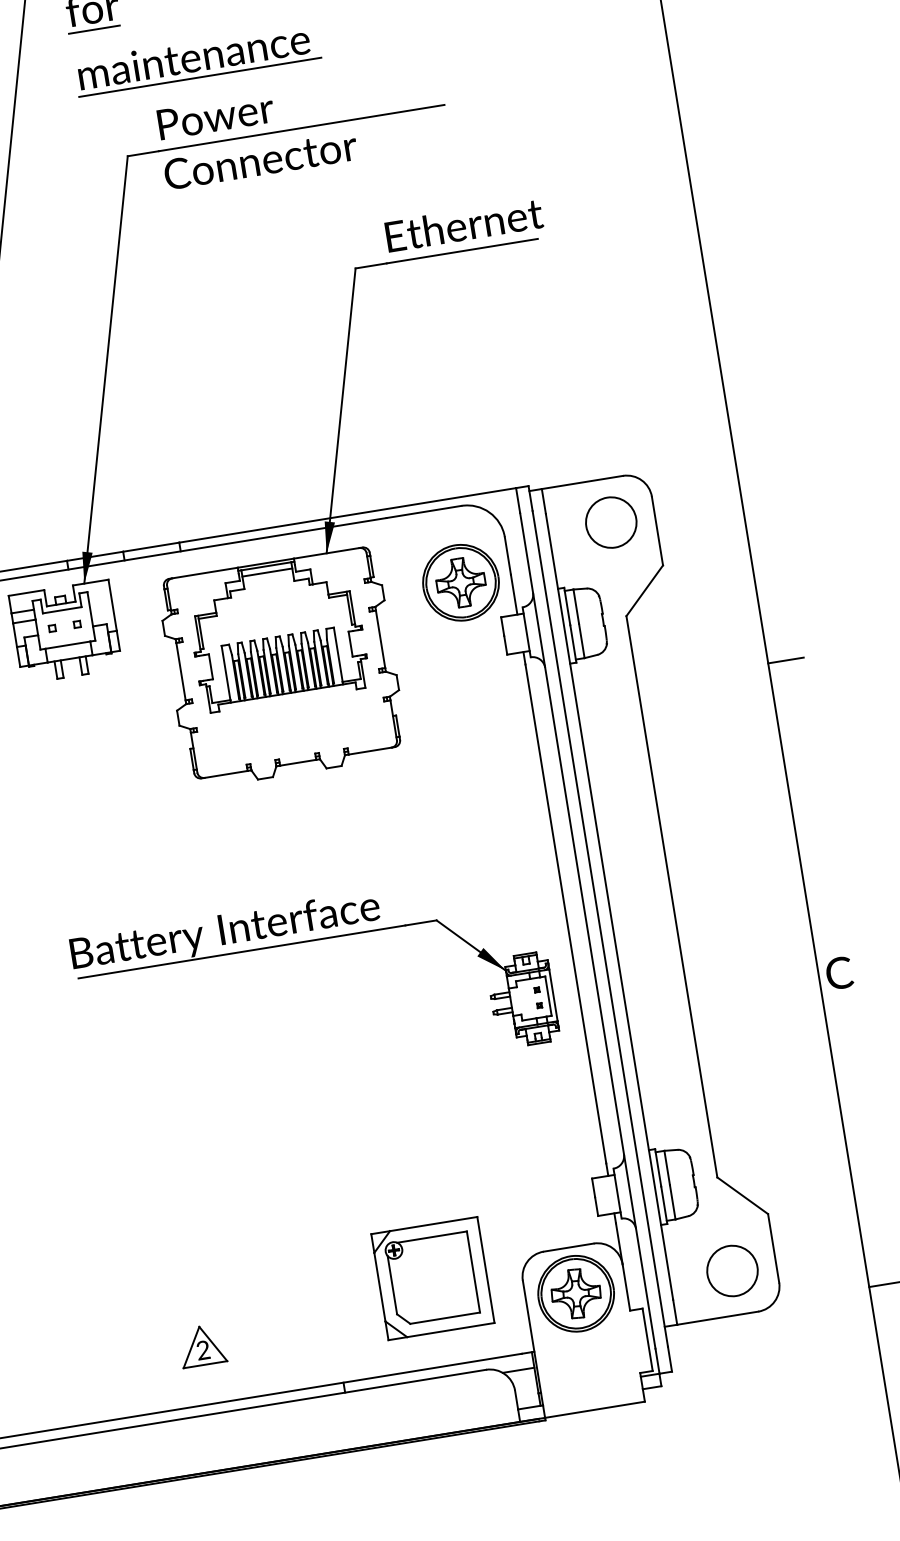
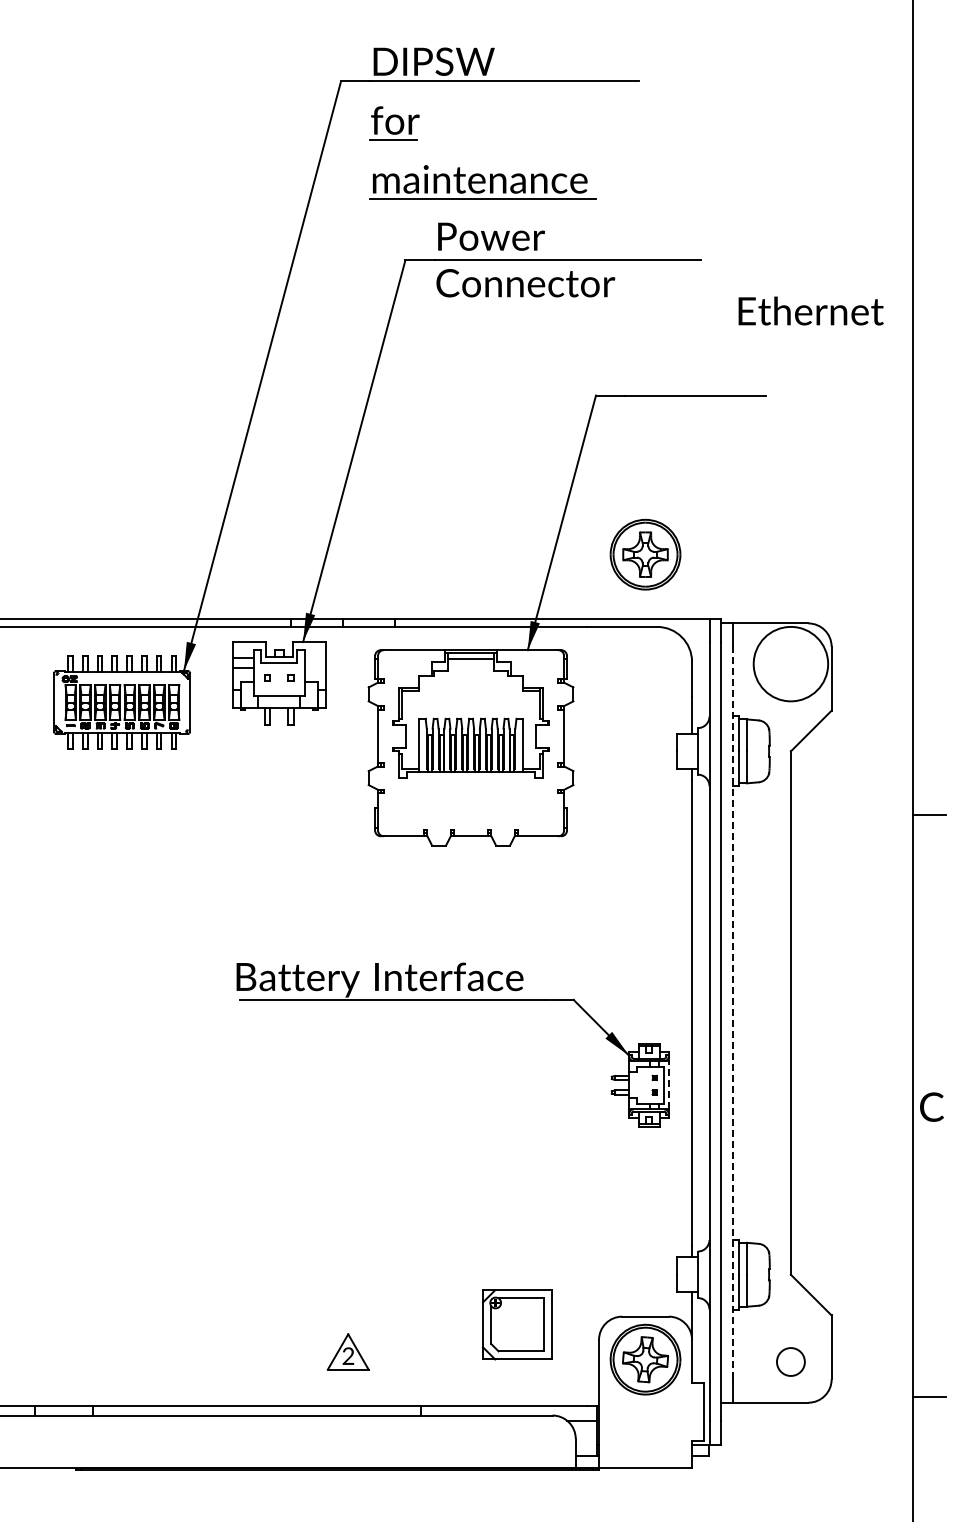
text: (463, 224) -> (810, 310), moved
circle: (610, 521) -> (790, 663), size x1.6
part: (460, 582) -> (645, 554), moved
line: (609, 906) -> (732, 1012), solid -> dashed
line: (553, 994) -> (668, 1084), solid -> dashed
circle: (731, 1270) -> (790, 1361), size x0.6
part: (432, 1278) -> (517, 1324), size x0.7
part: (201, 1345) -> (347, 1351), moved

